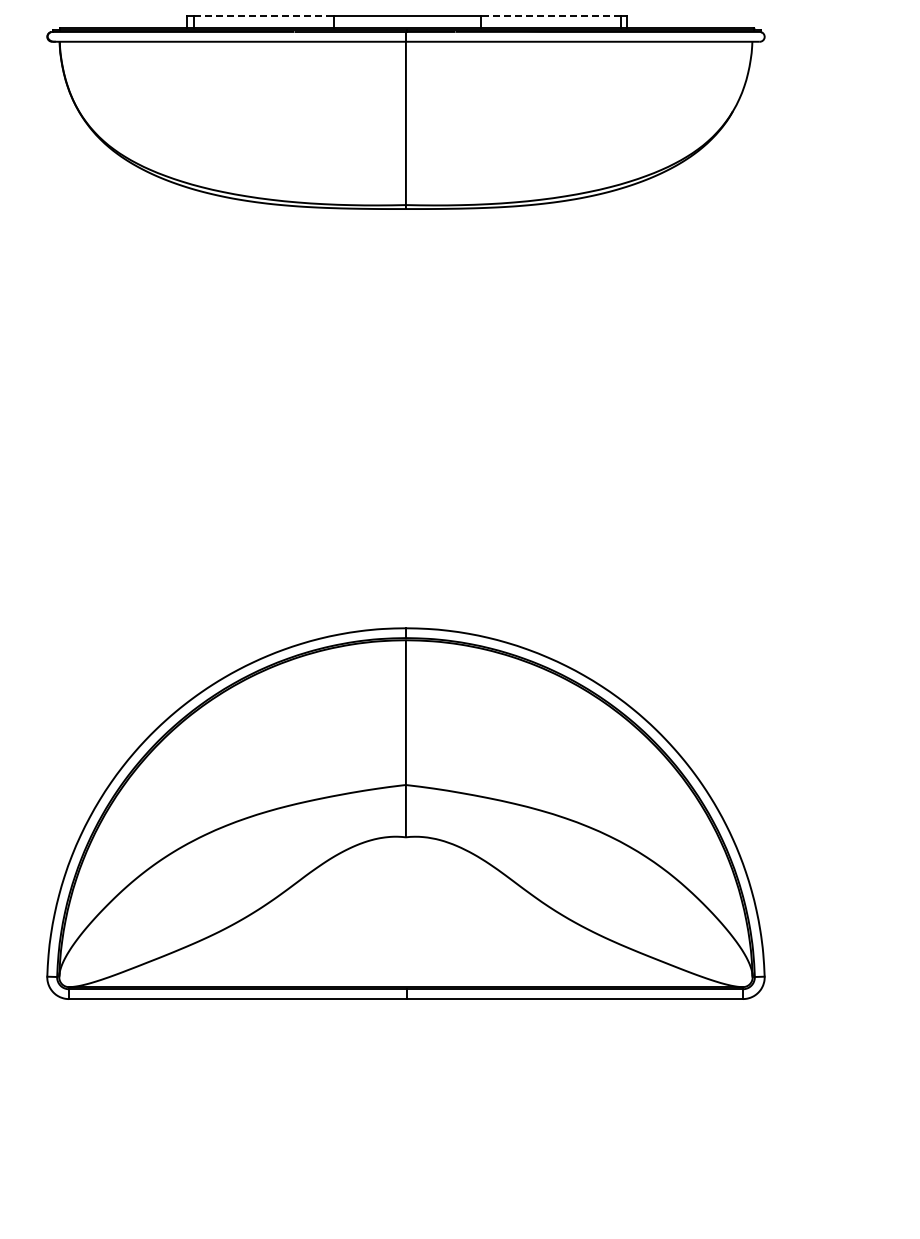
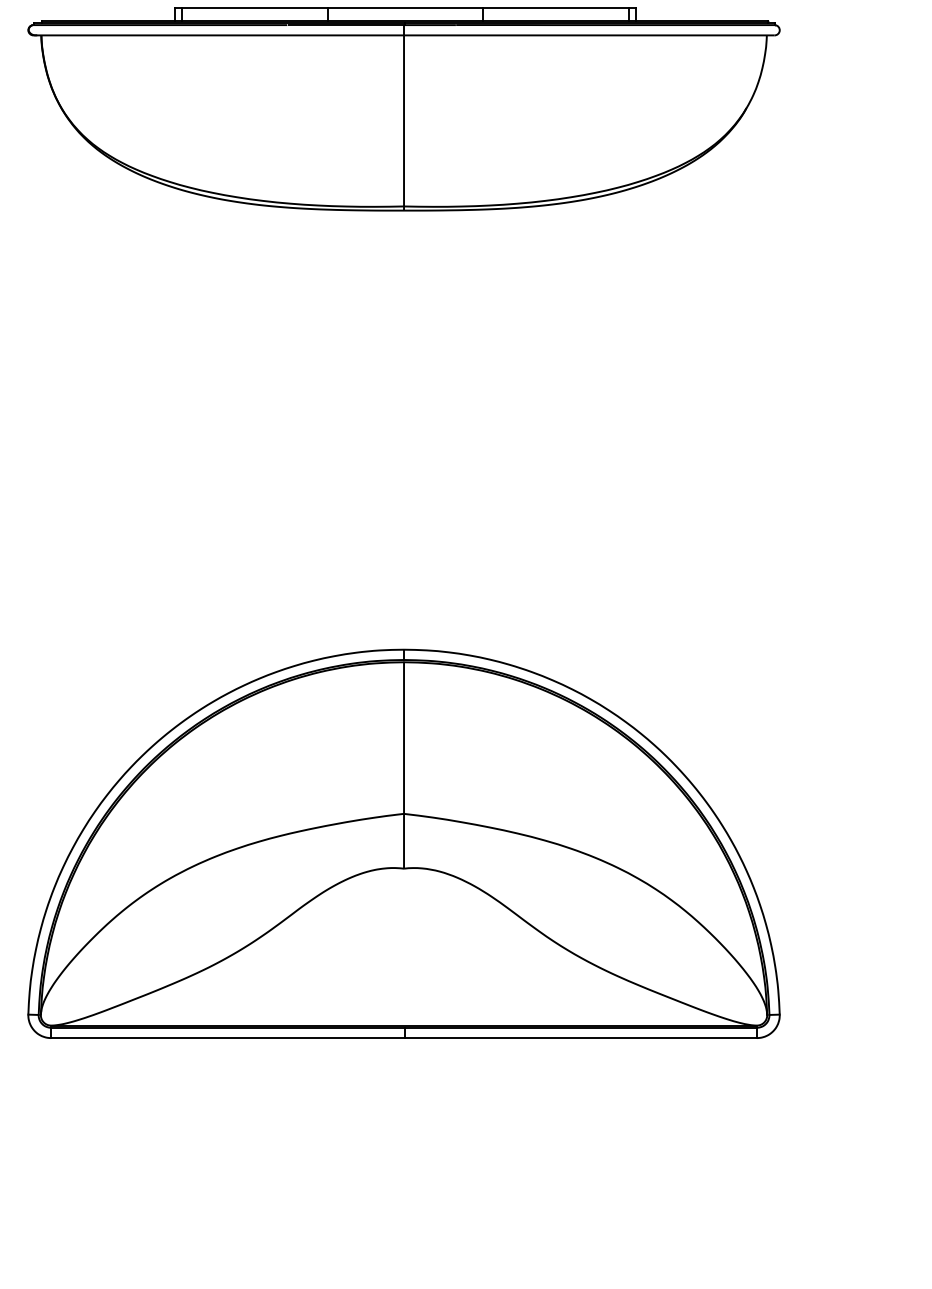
line: (264, 15) -> (255, 7), dashed -> solid
line: (550, 15) -> (555, 7), dashed -> solid

